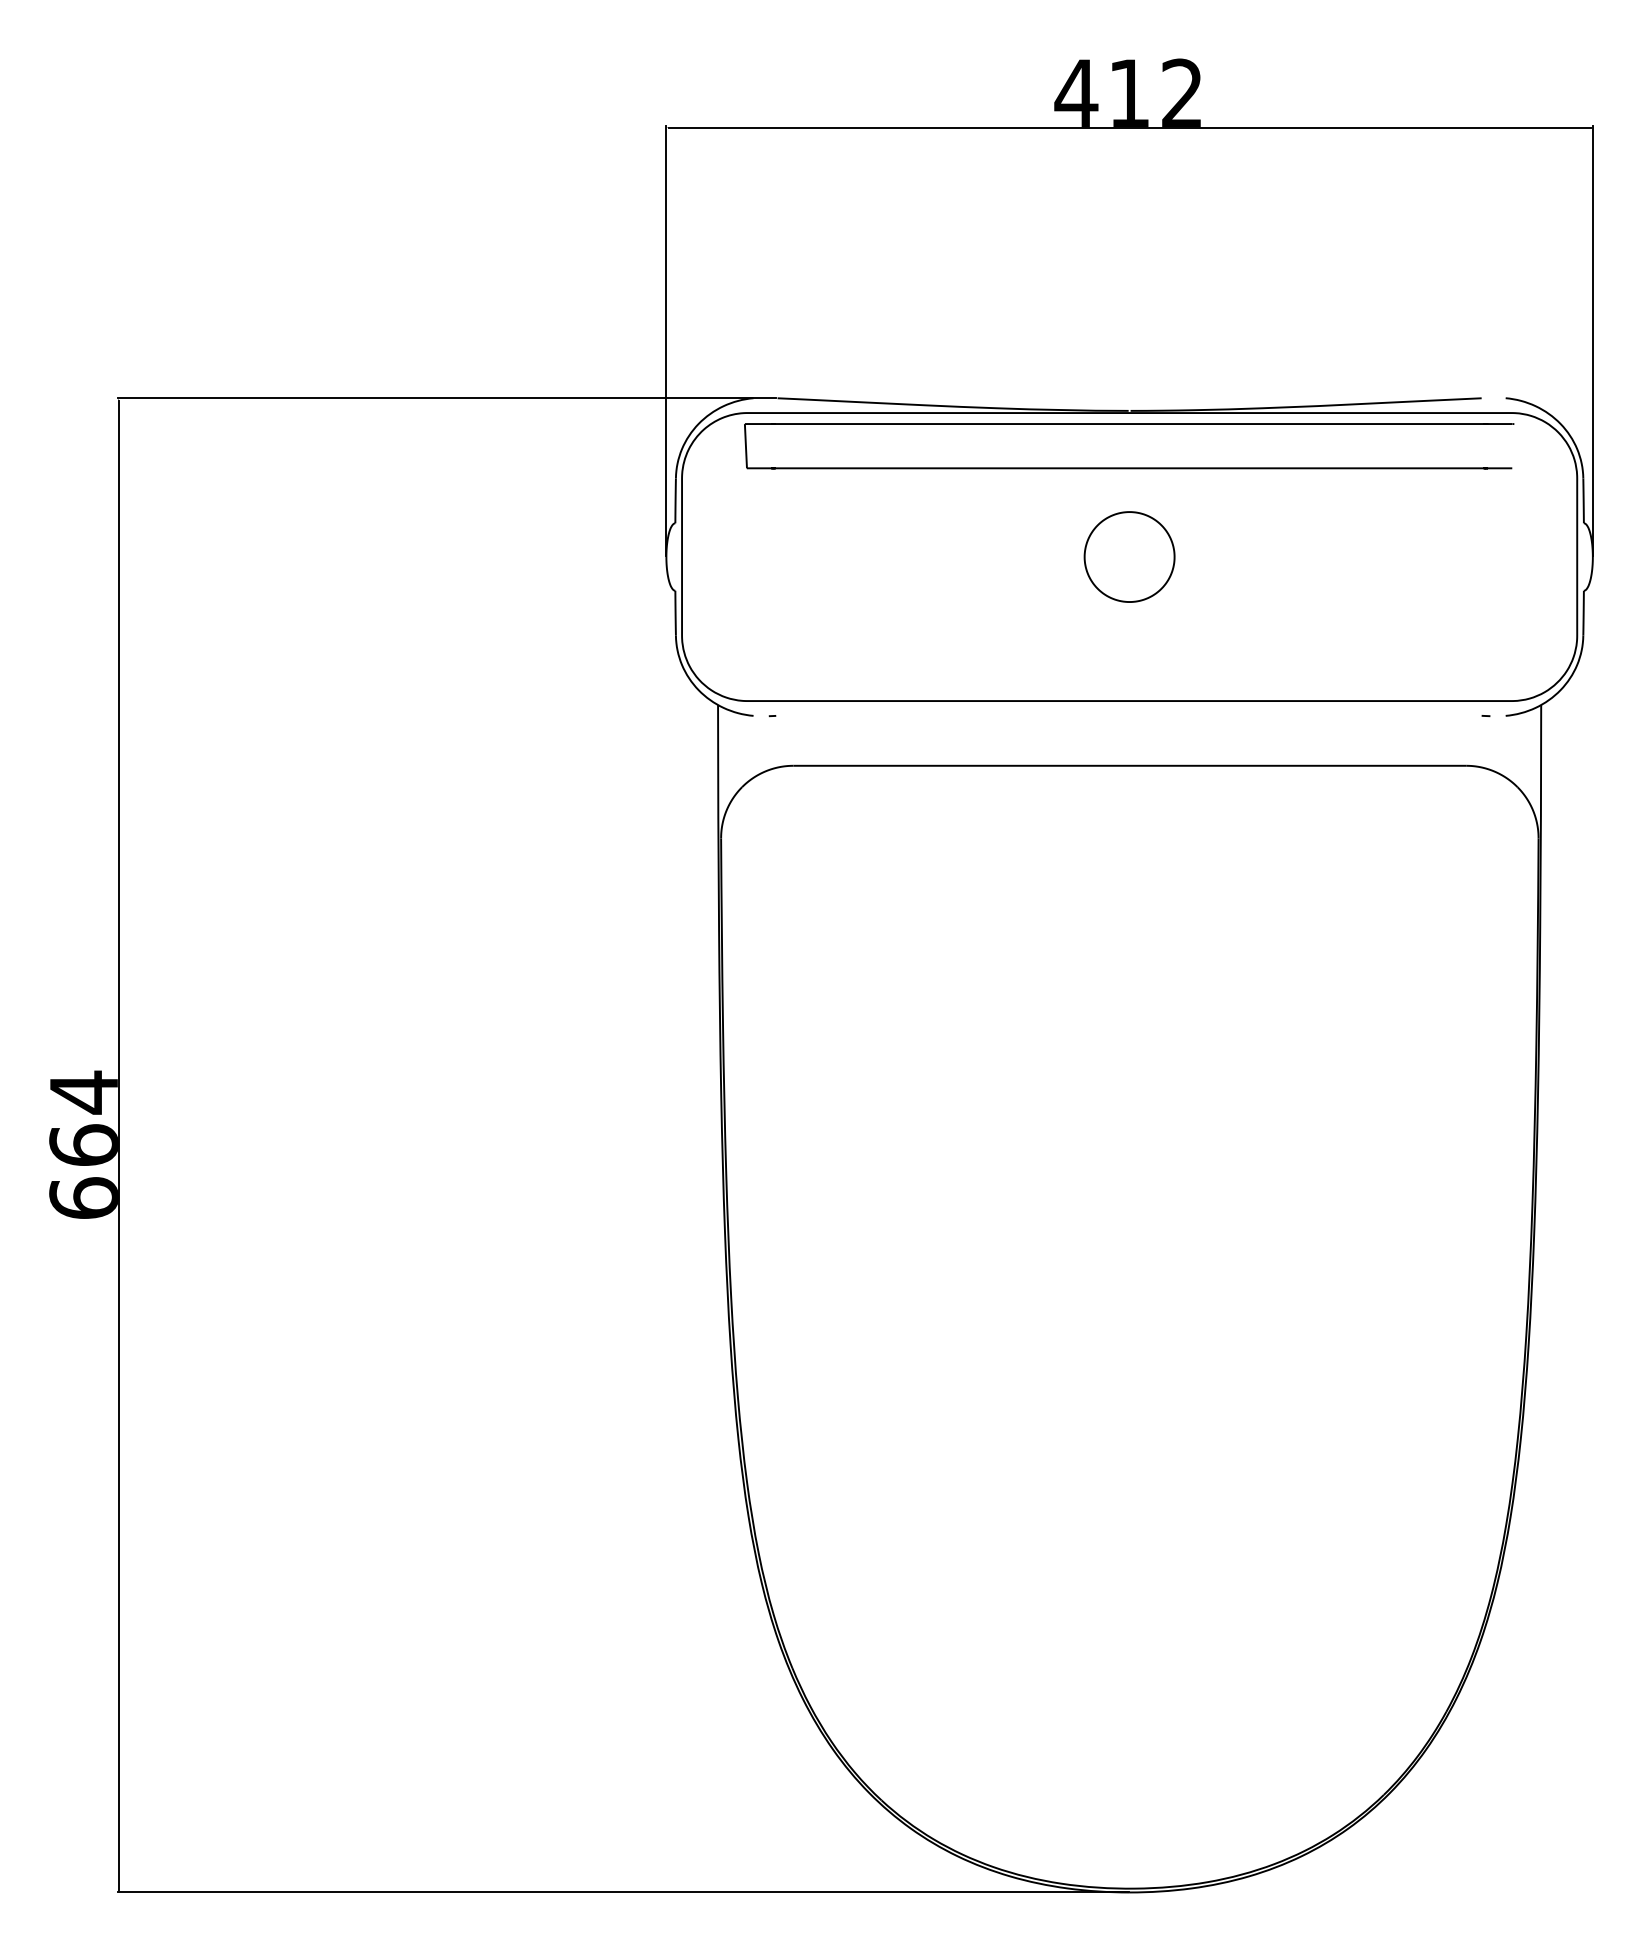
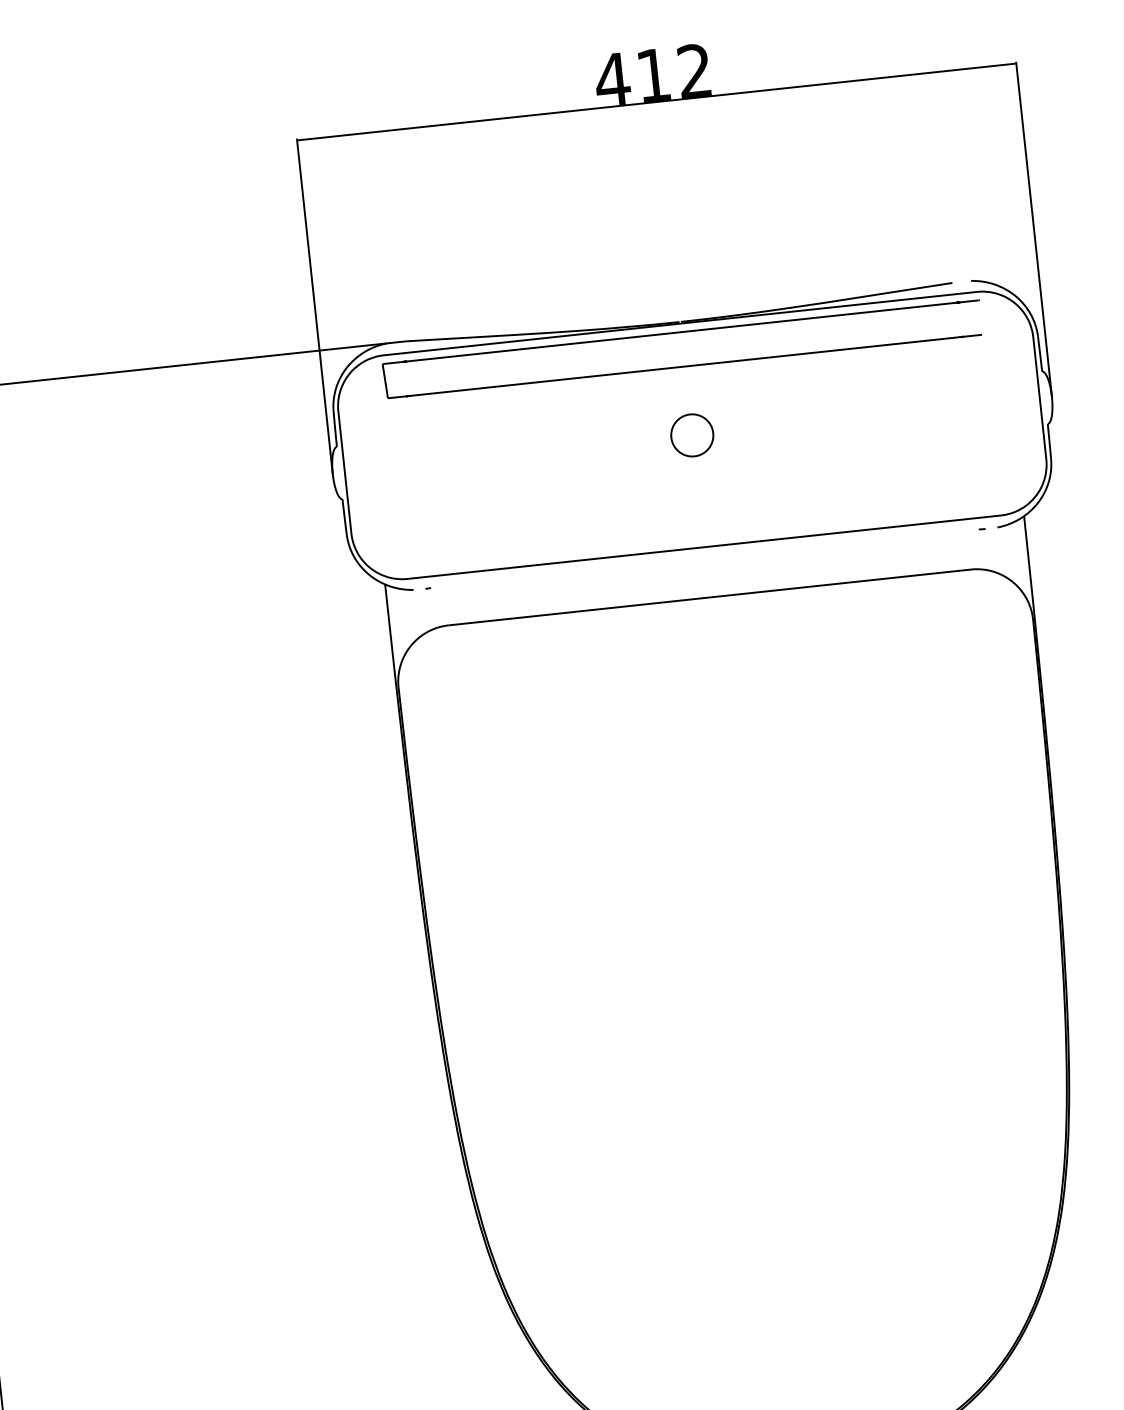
part: (1129, 556) -> (692, 435), size x0.6

